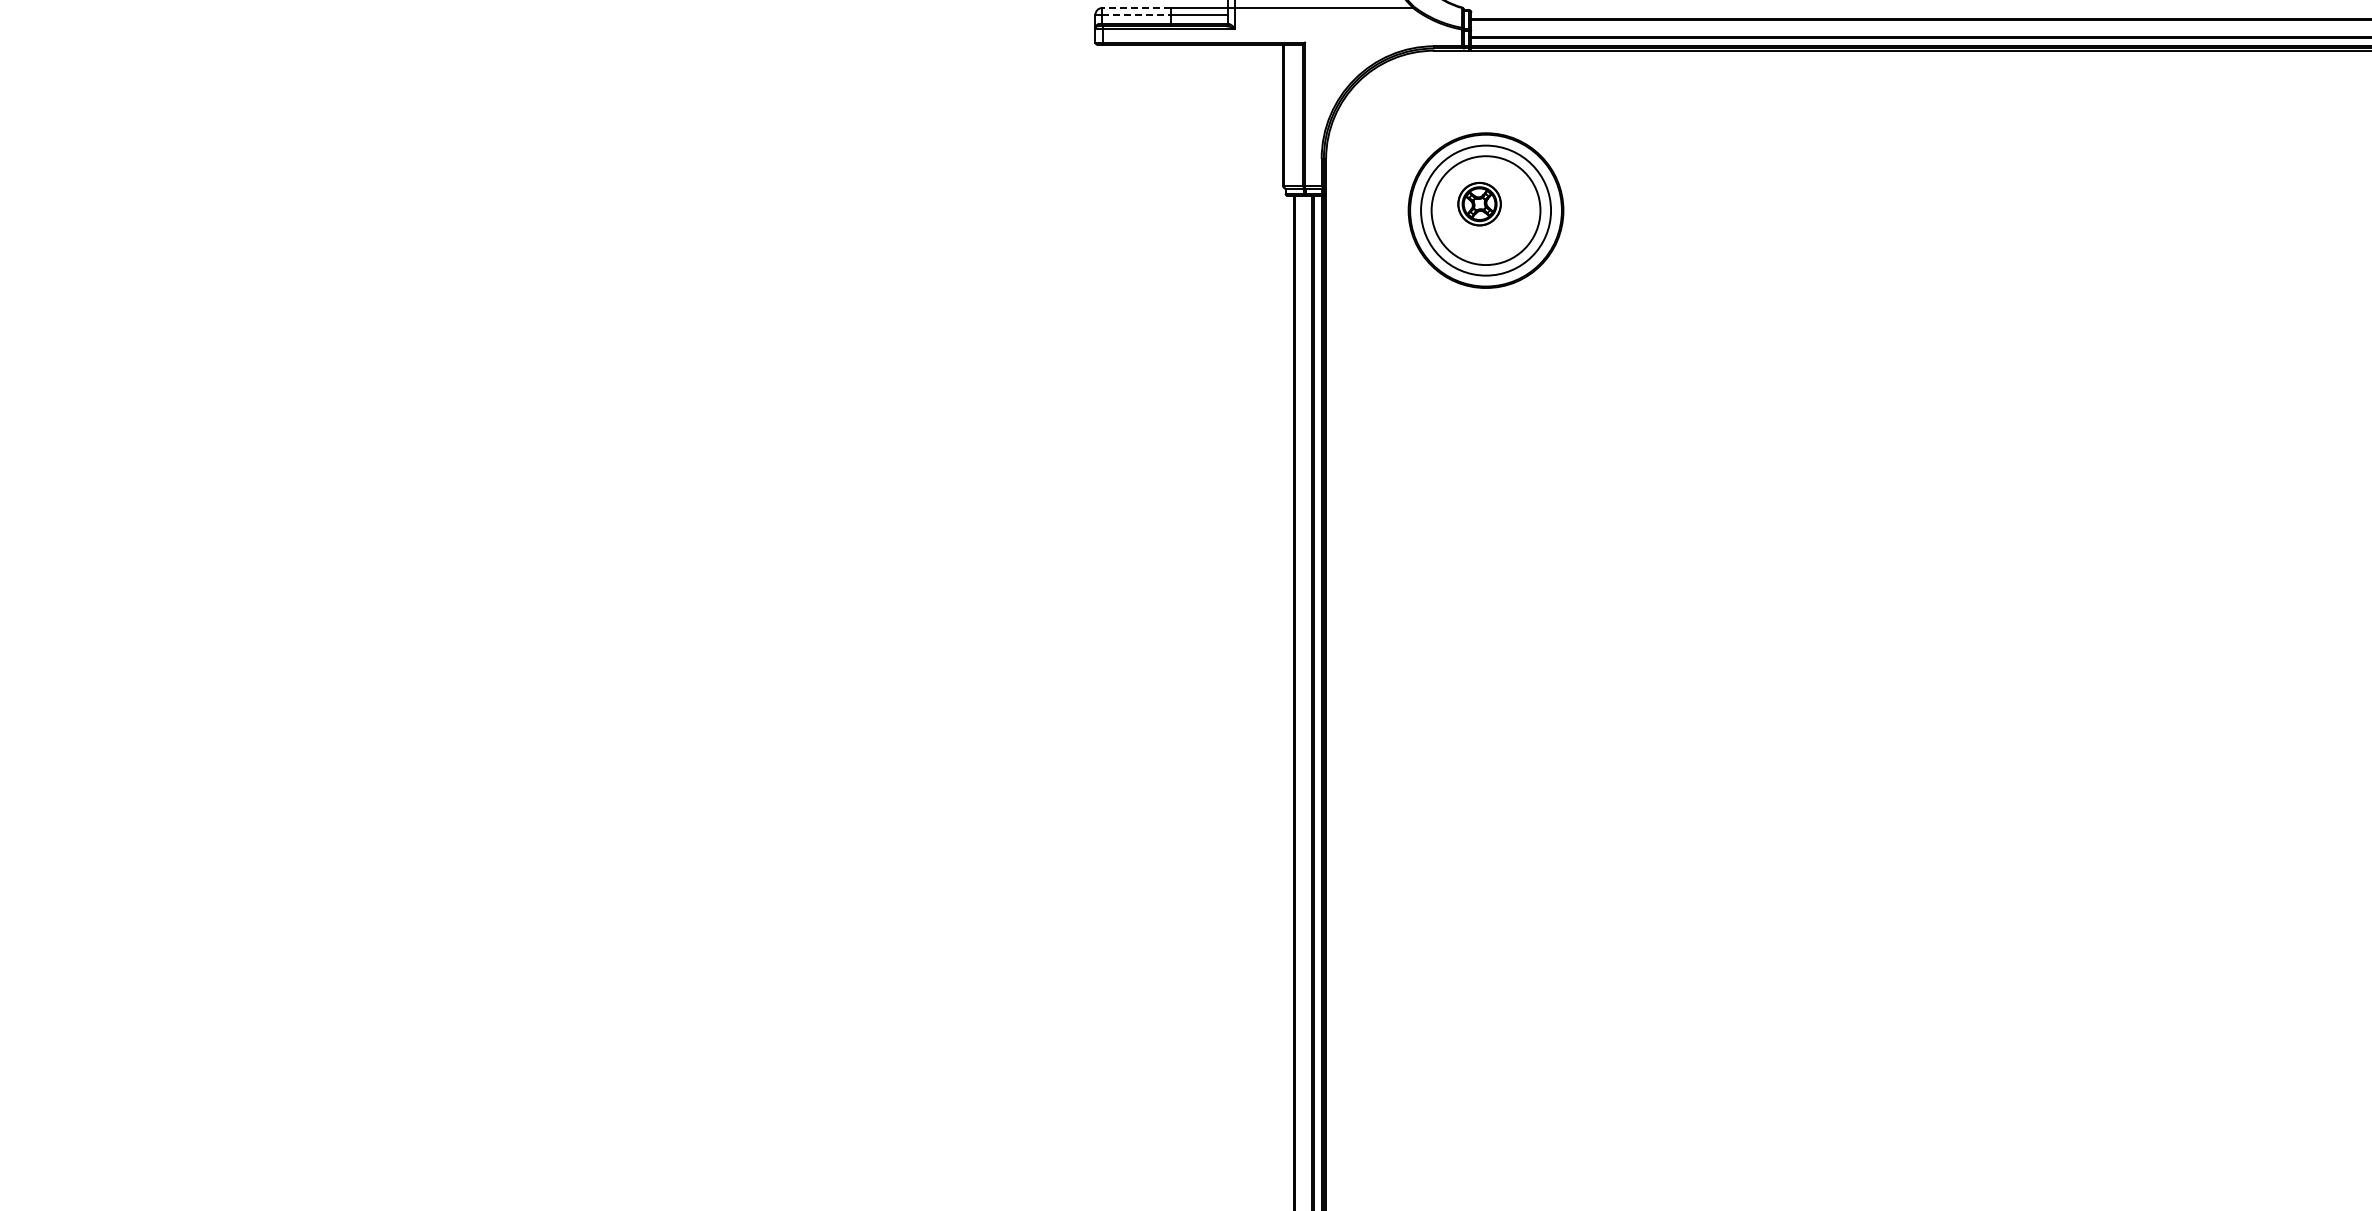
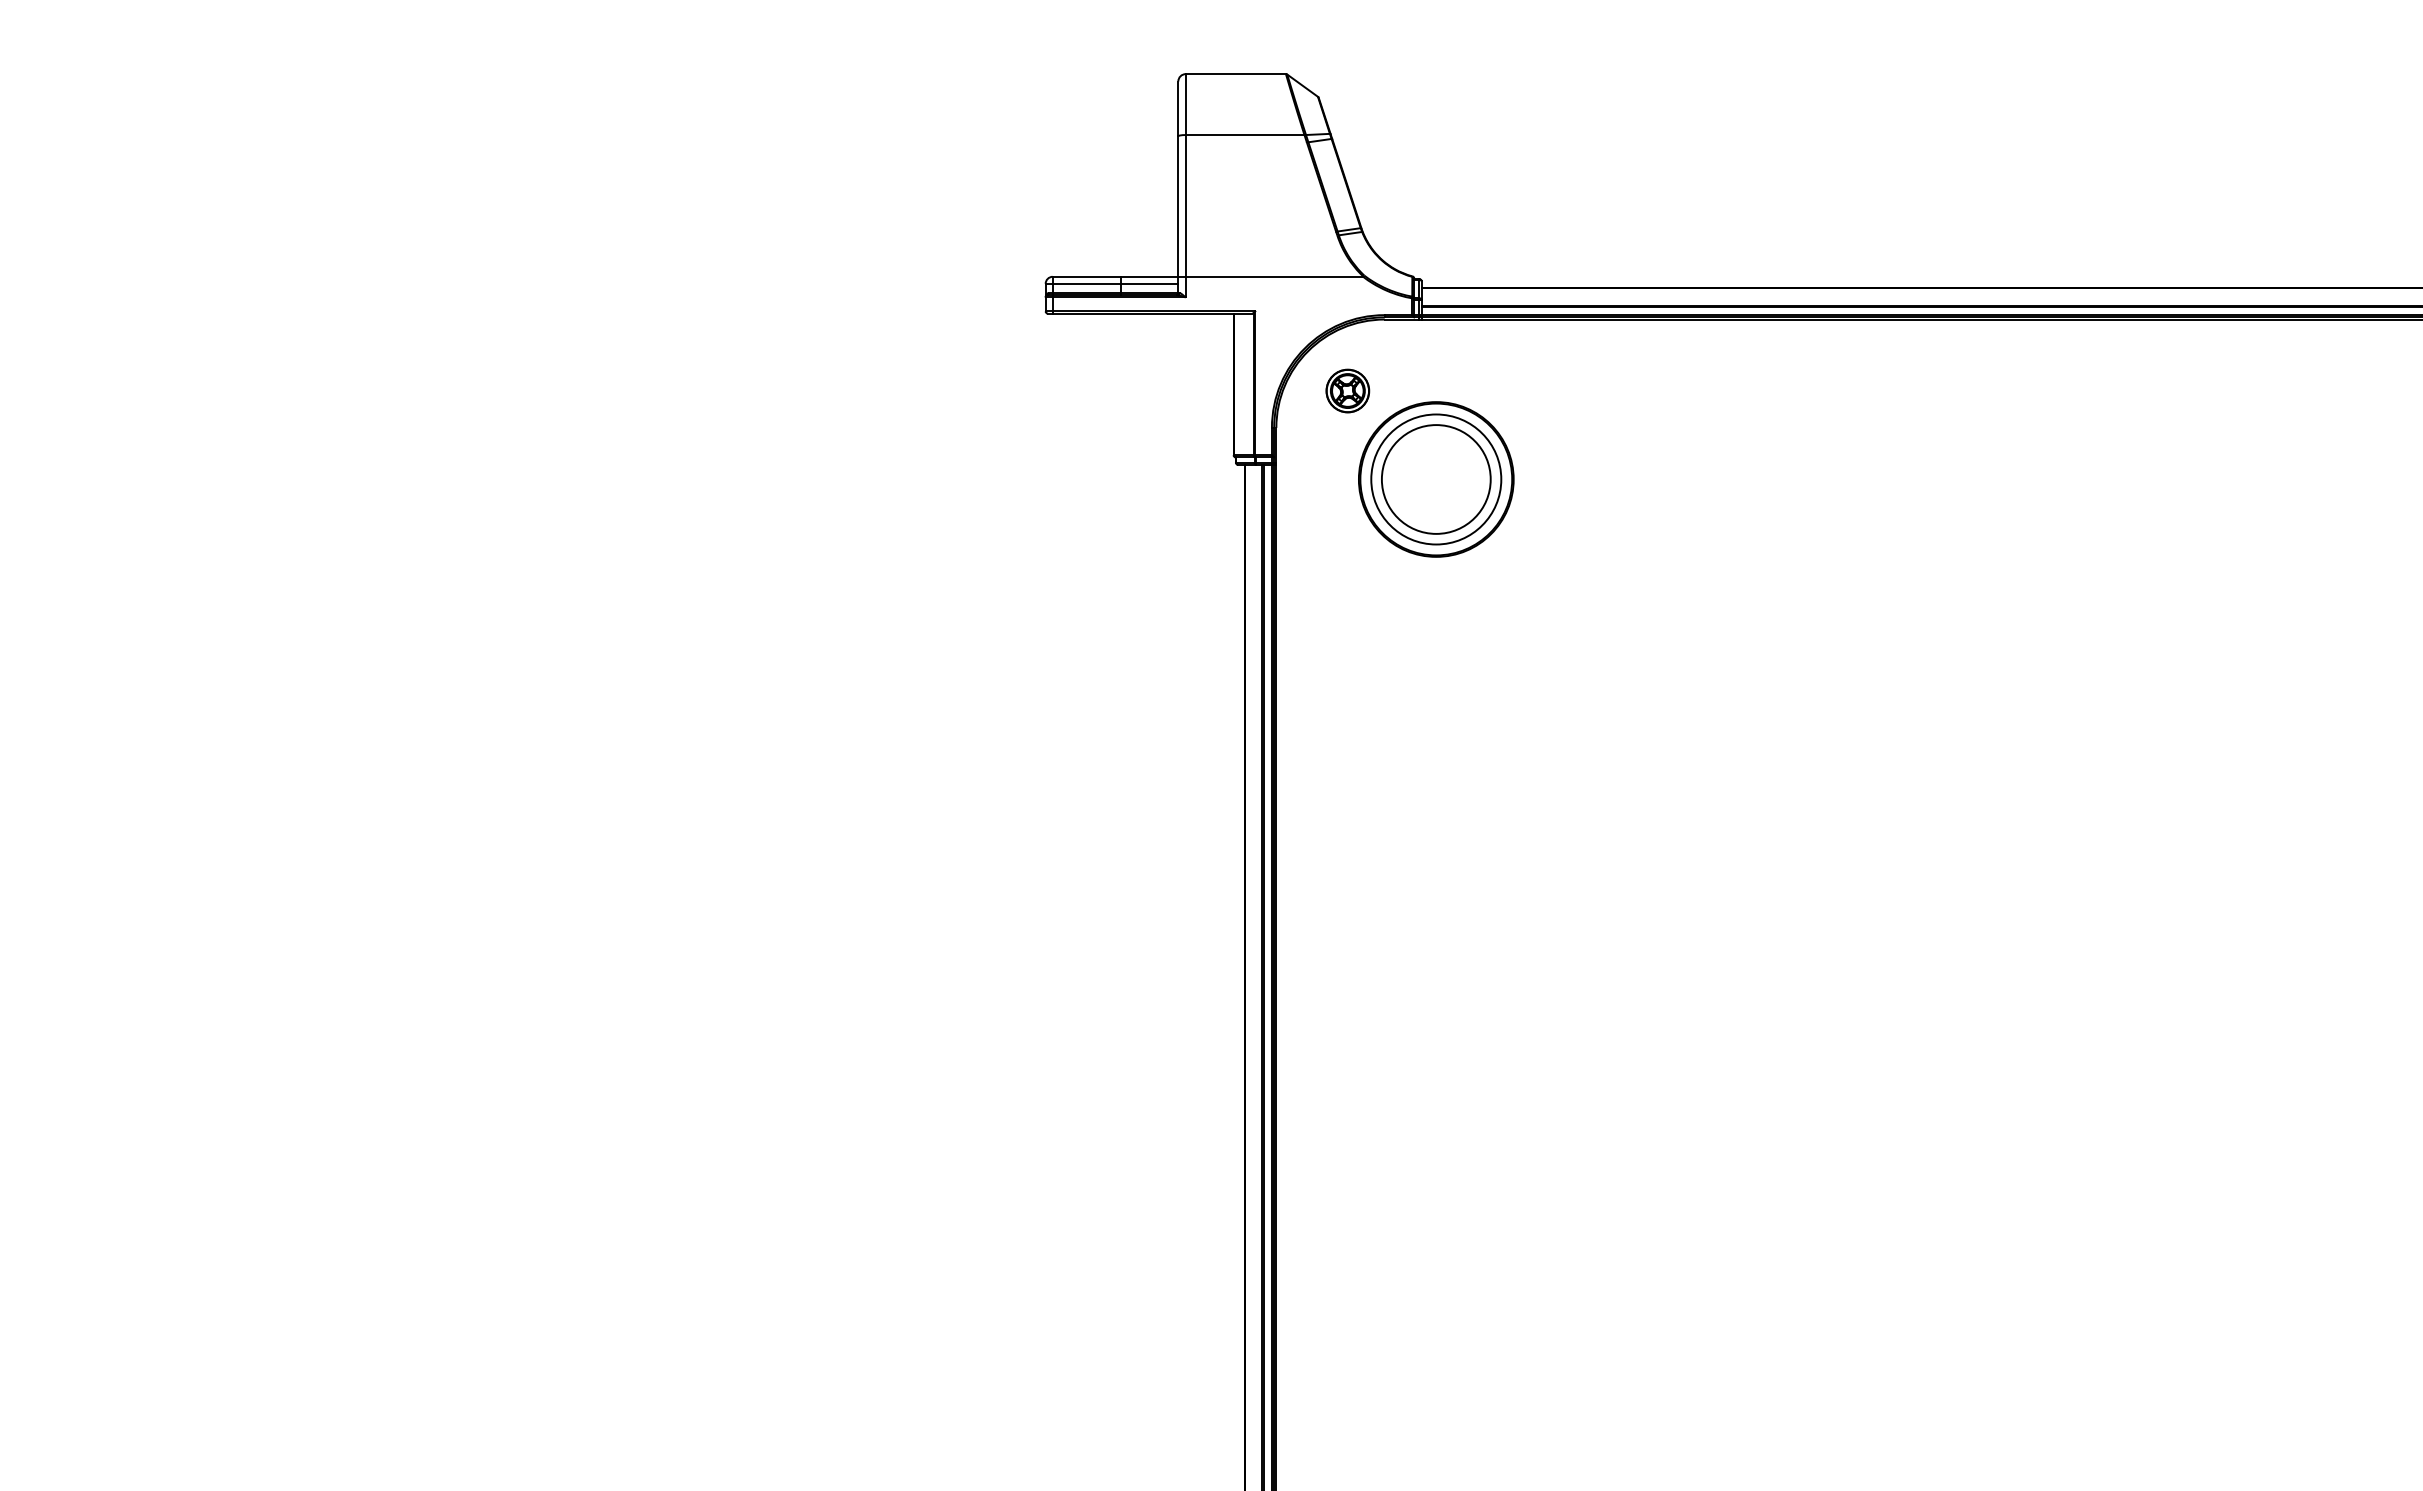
line: (1136, 7) -> (1086, 276), dashed -> solid
line: (1137, 14) -> (1087, 283), dashed -> solid
part: (1479, 203) -> (1347, 390), moved

